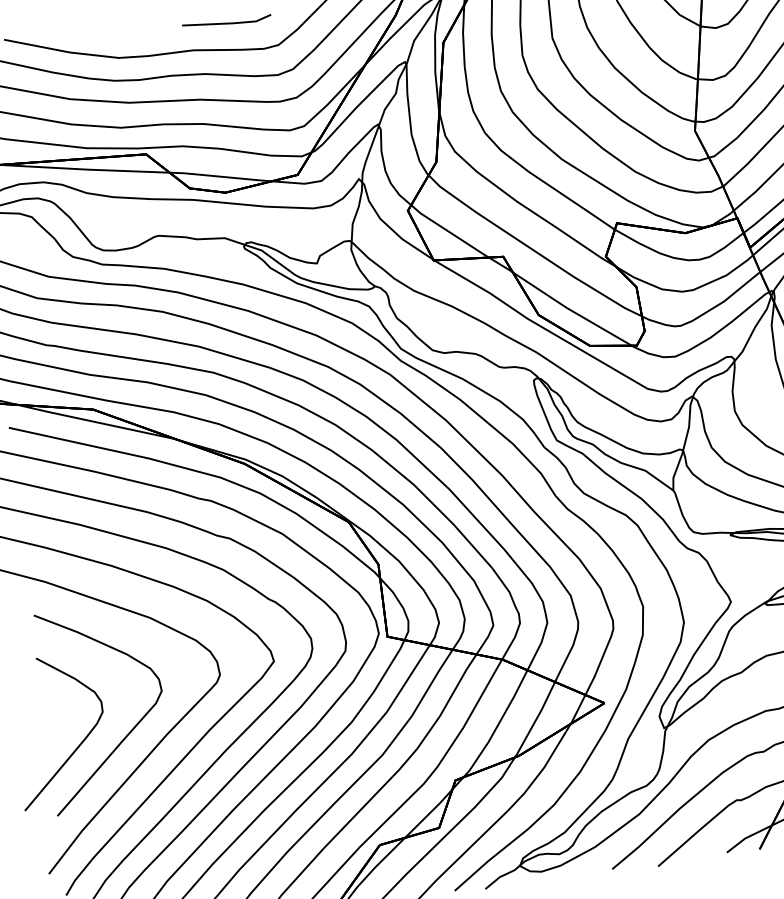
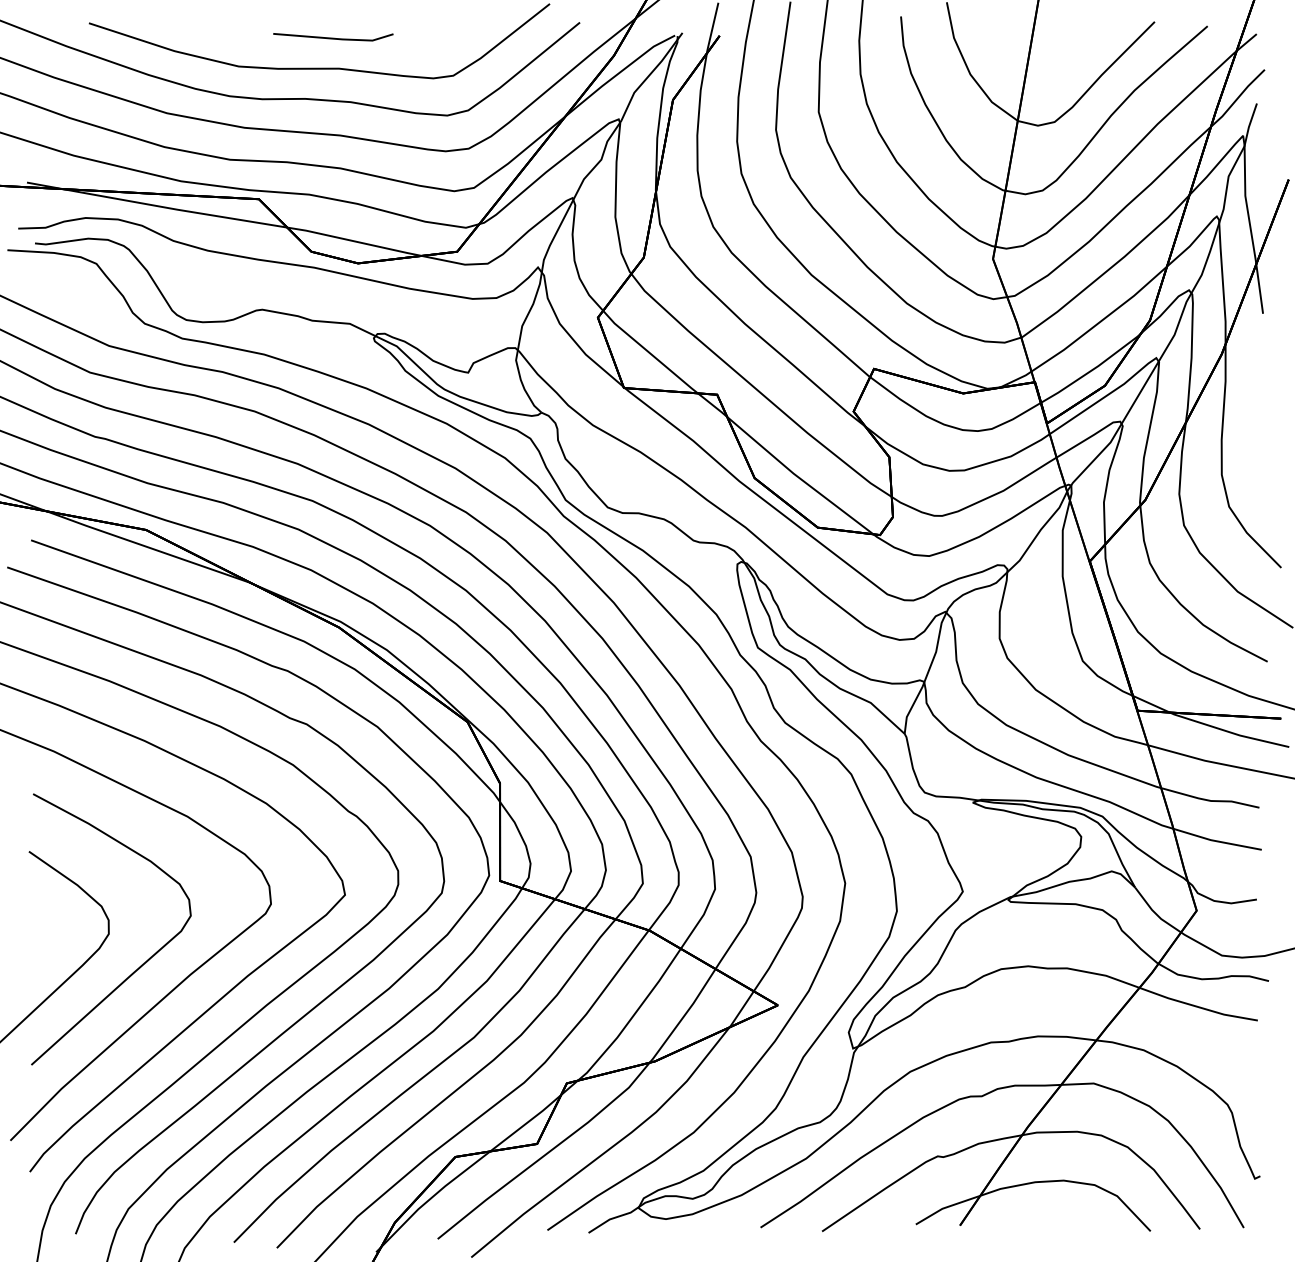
line: (227, 22) -> (333, 37), moved

